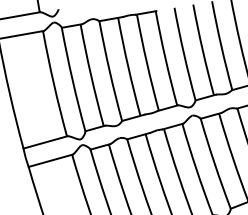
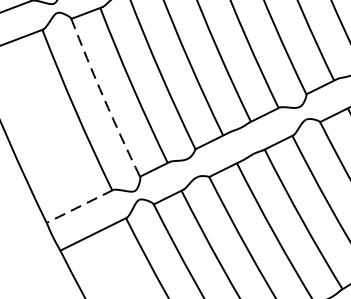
arc: (72, 79) -> (103, 98), solid -> dashed
line: (45, 142) -> (79, 206), solid -> dashed

